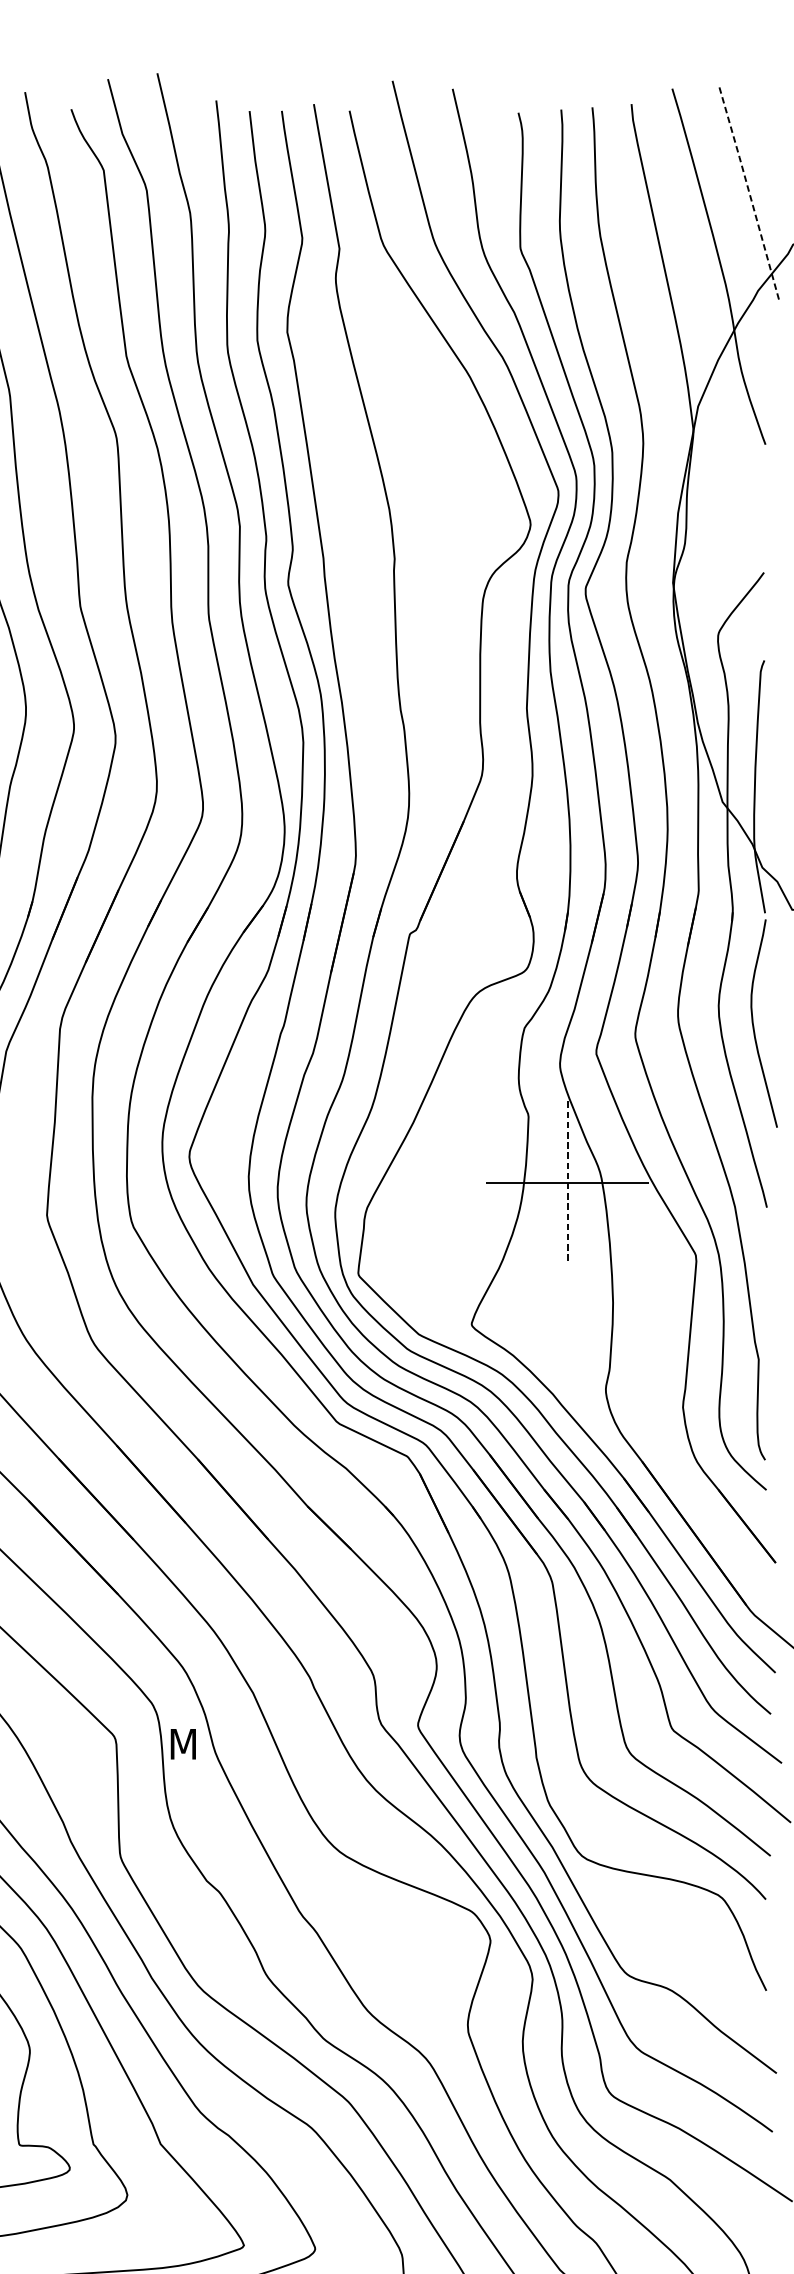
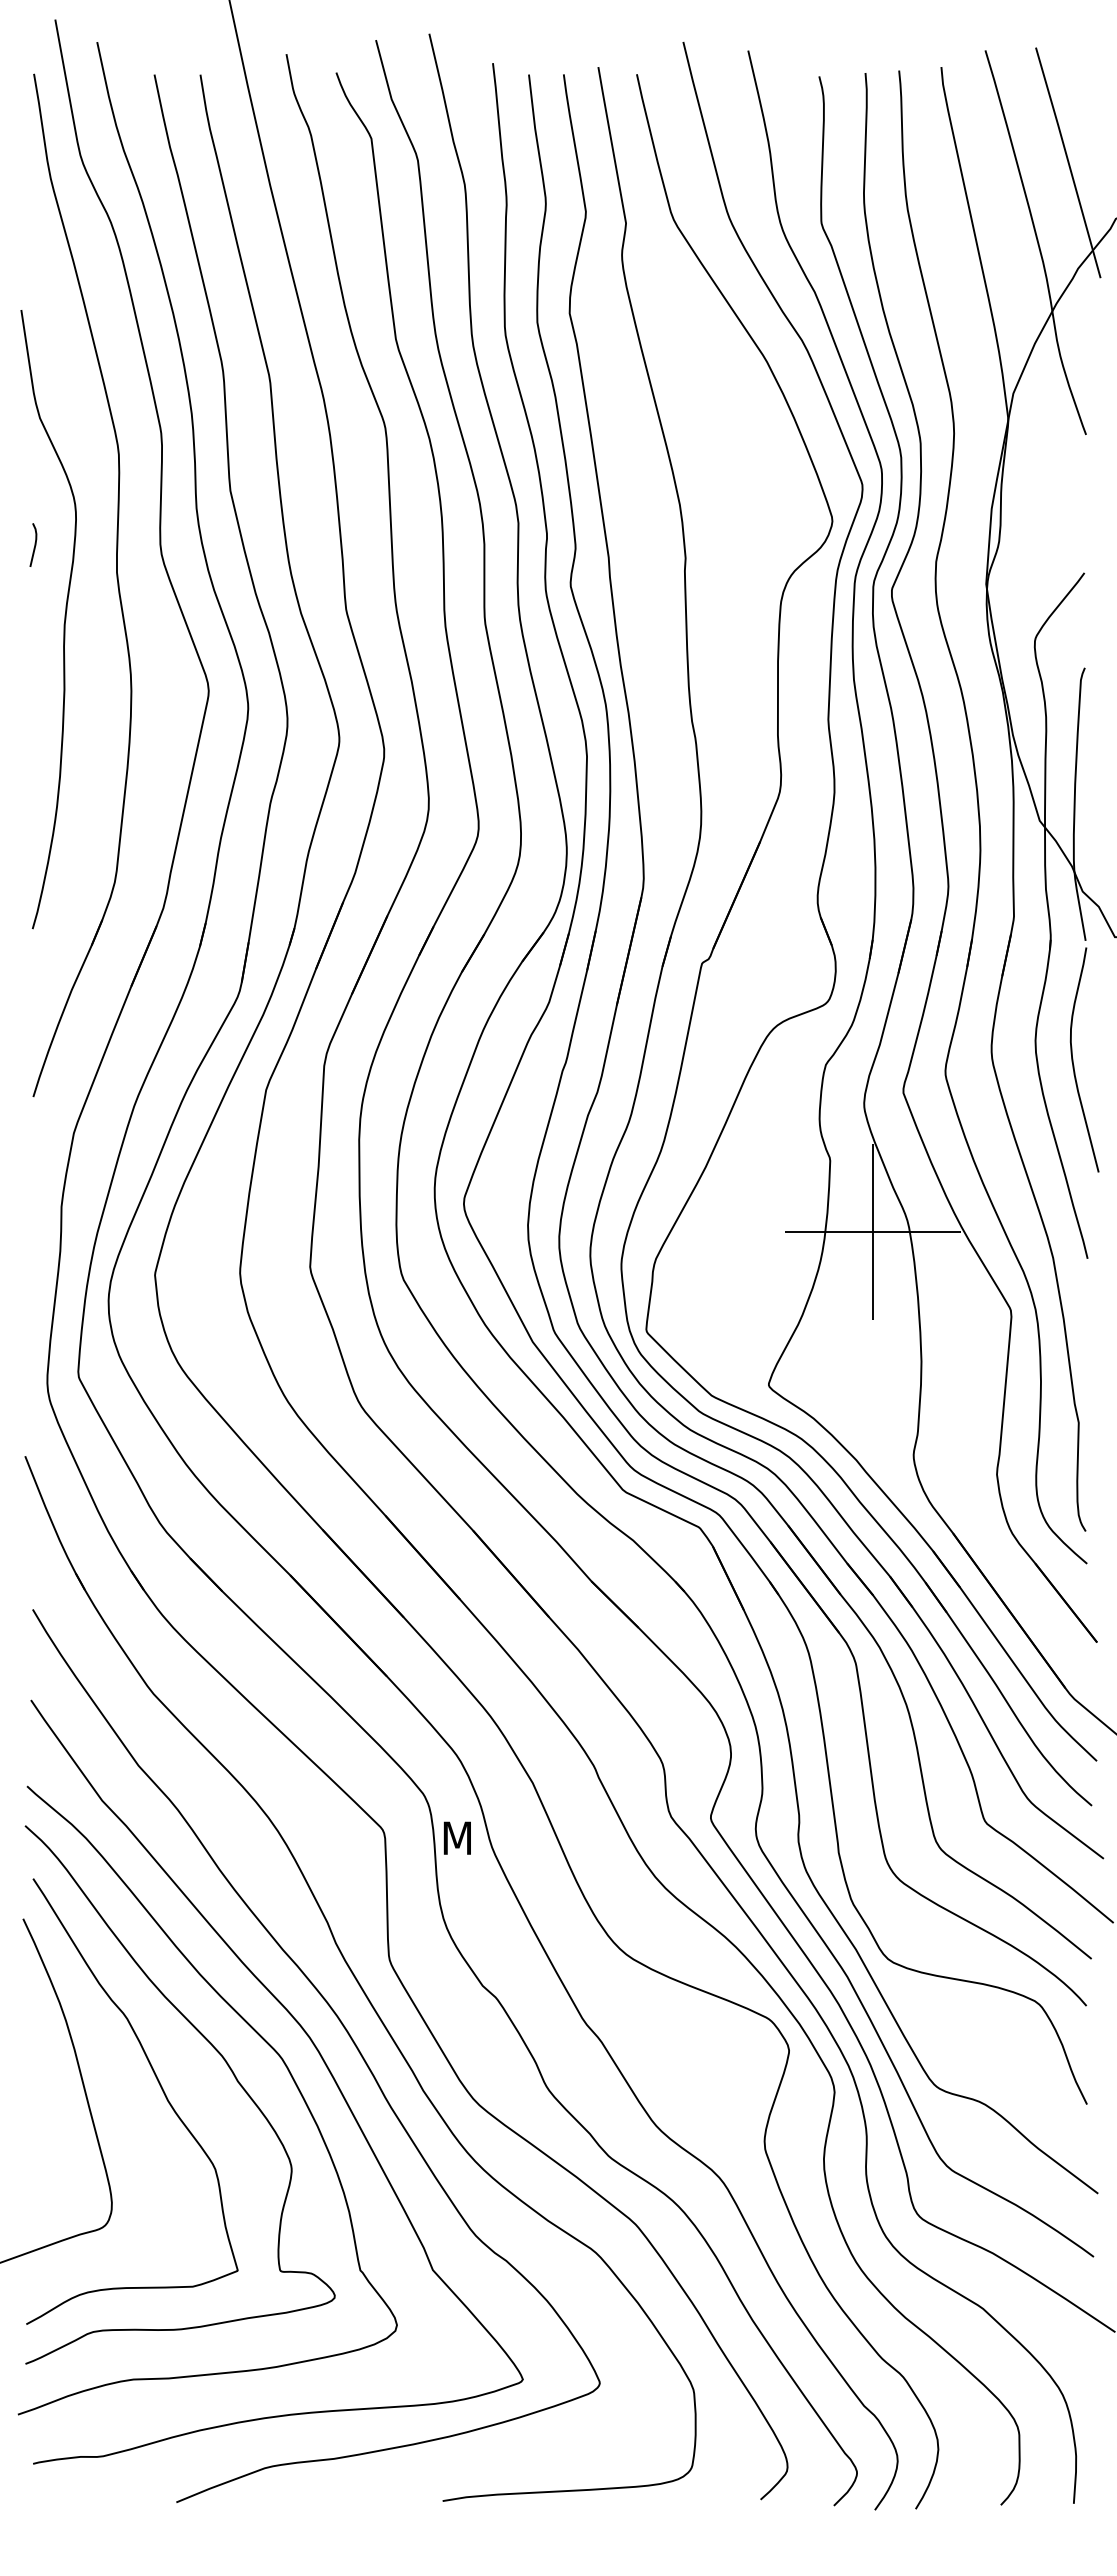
line: (749, 191) -> (1068, 161), dashed -> solid
line: (567, 1183) -> (872, 1232), dashed -> solid

